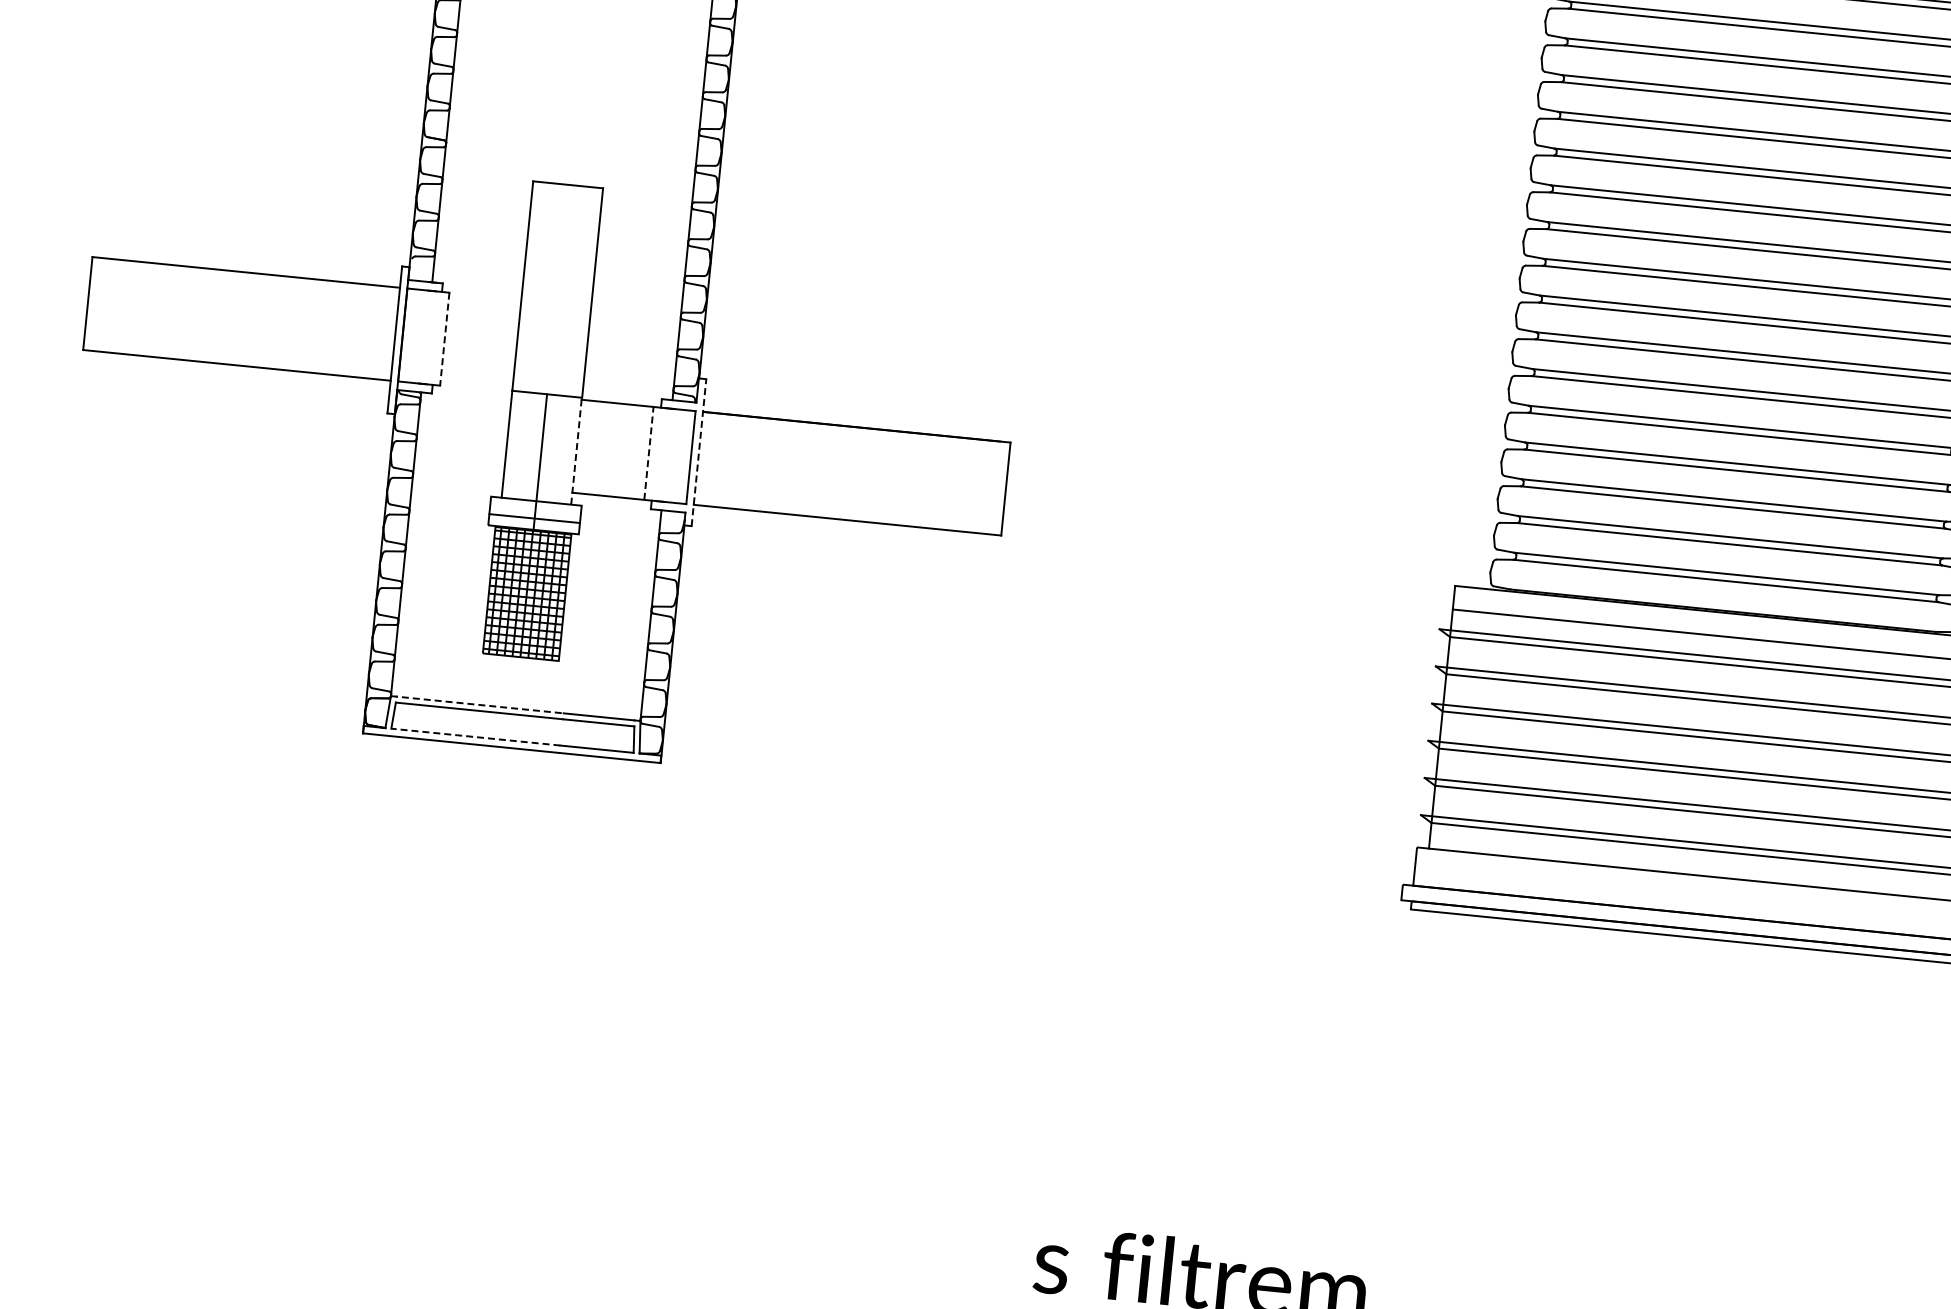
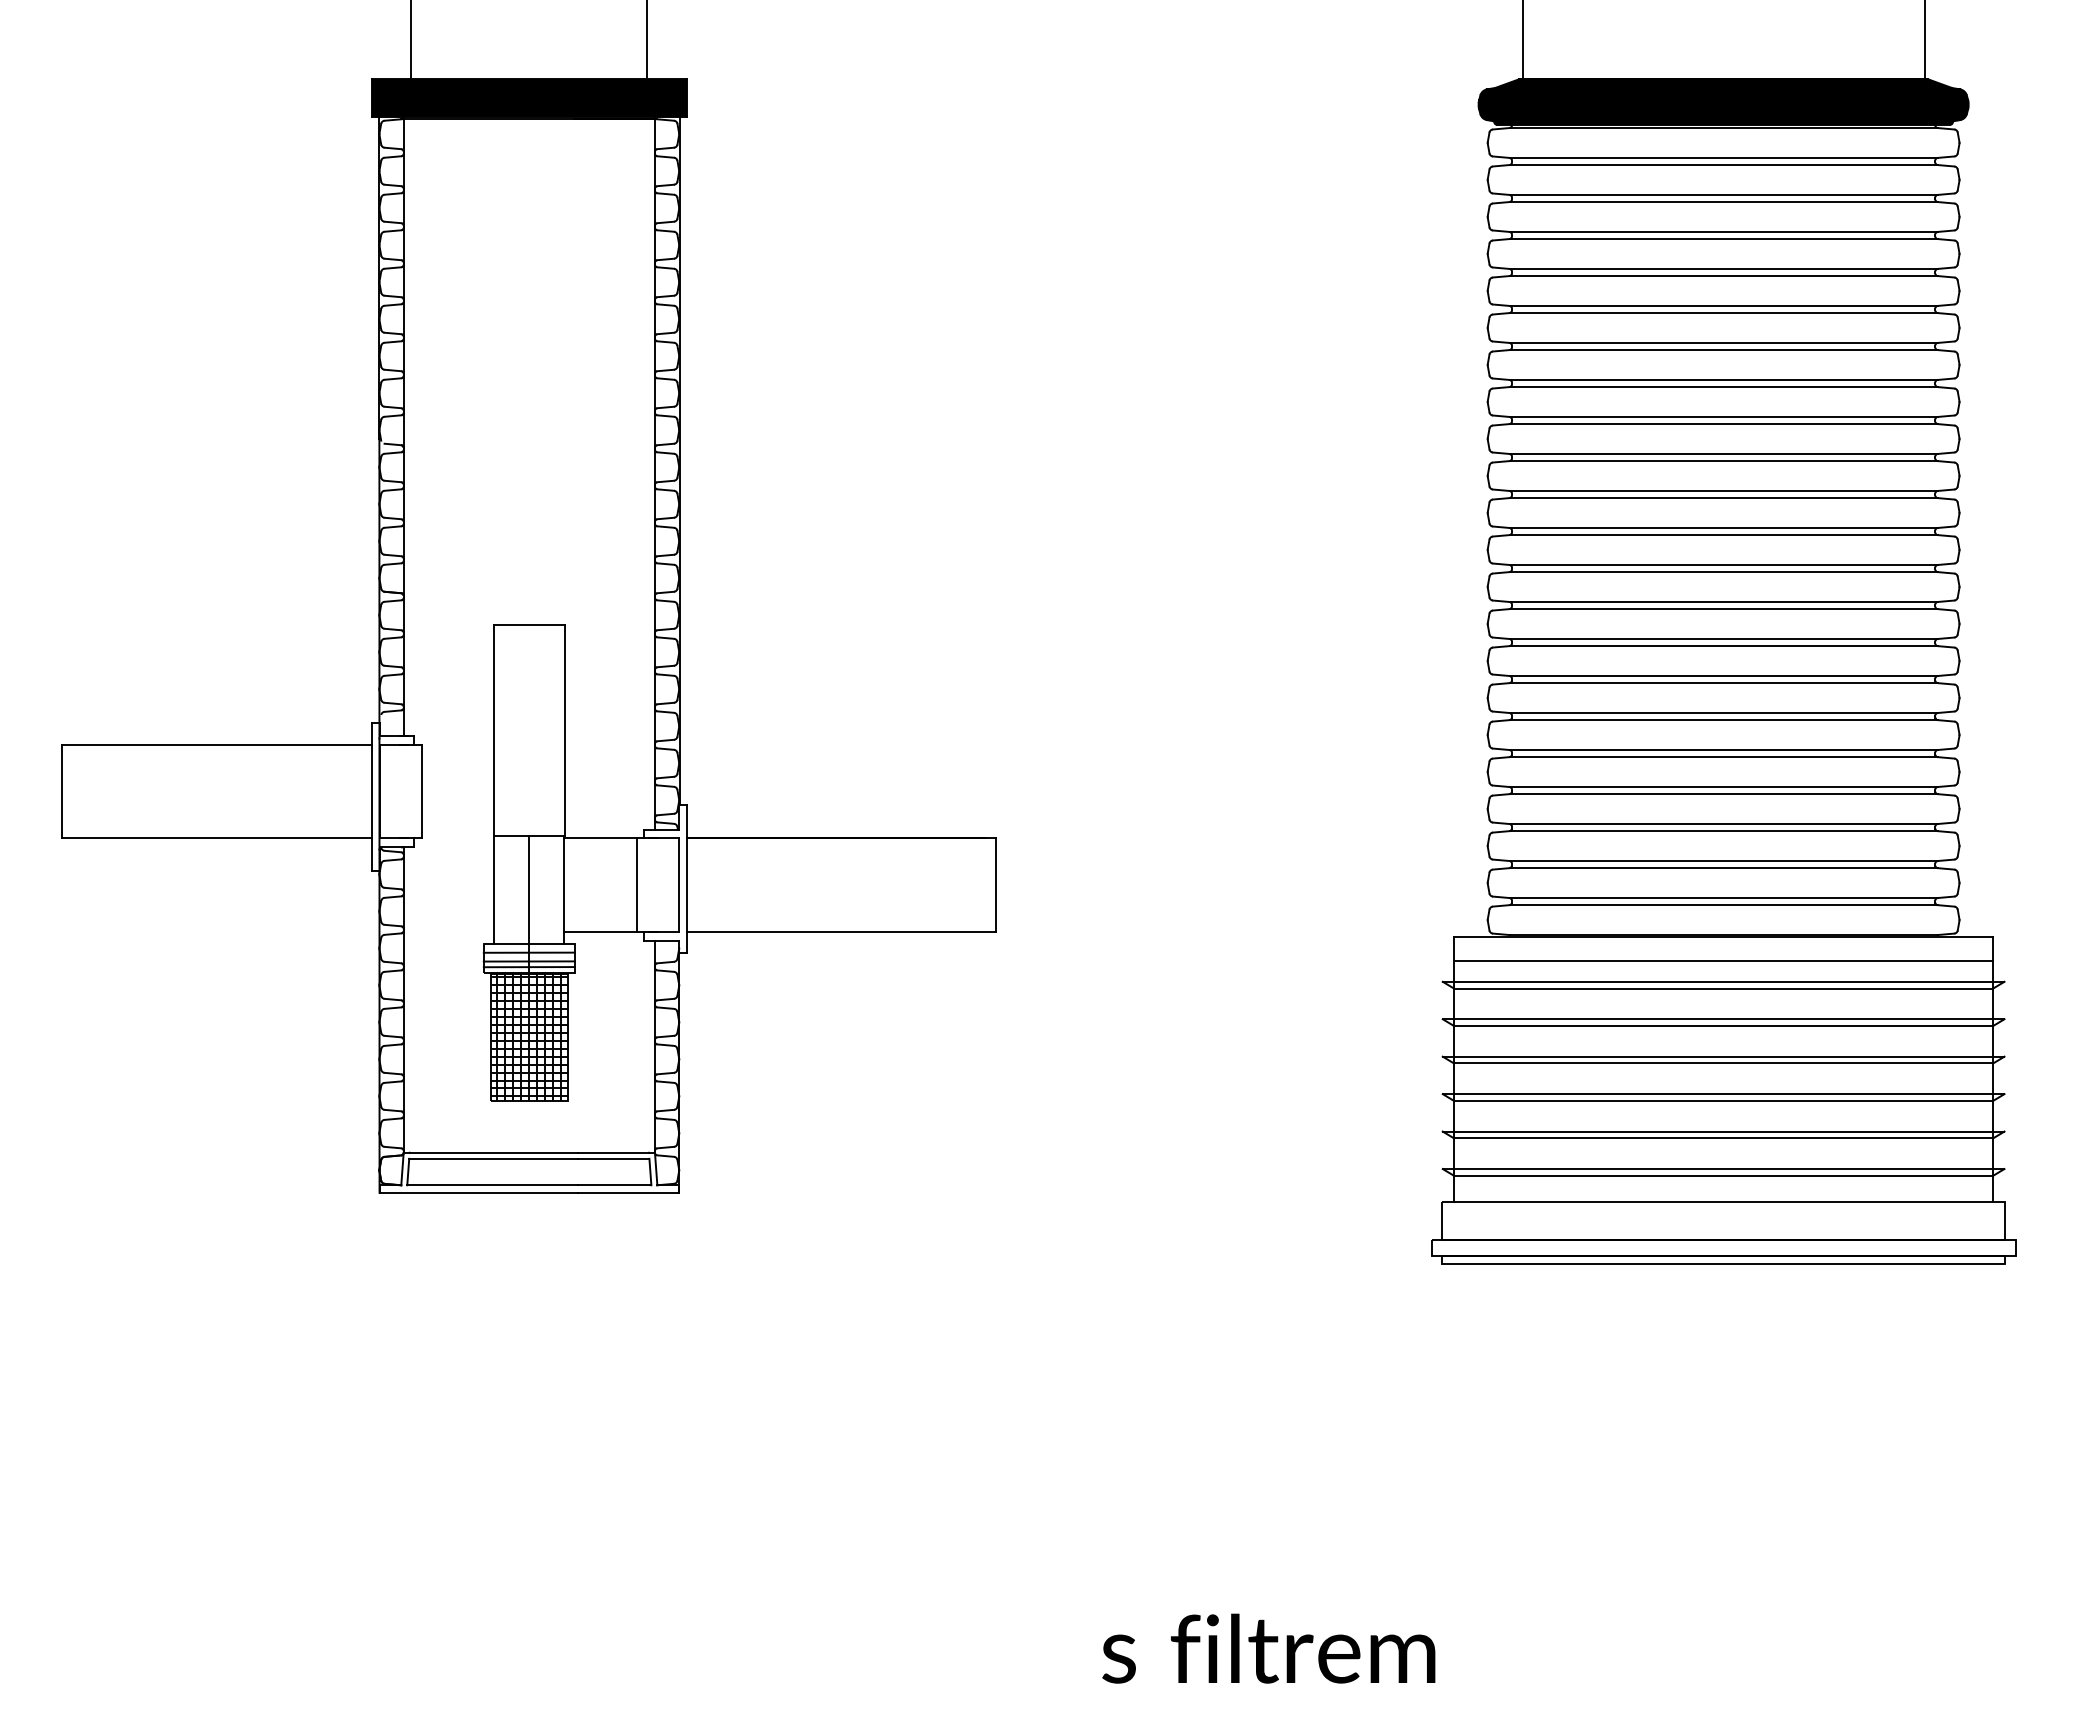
line: (444, 339) -> (421, 791), dashed -> solid
line: (576, 451) -> (564, 890), dashed -> solid
line: (698, 451) -> (686, 878), dashed -> solid
line: (648, 453) -> (636, 885), dashed -> solid
line: (534, 509) -> (528, 952), added
line: (533, 524) -> (528, 967), added
line: (477, 704) -> (490, 1152), dashed -> solid
line: (474, 737) -> (491, 1185), dashed -> solid

